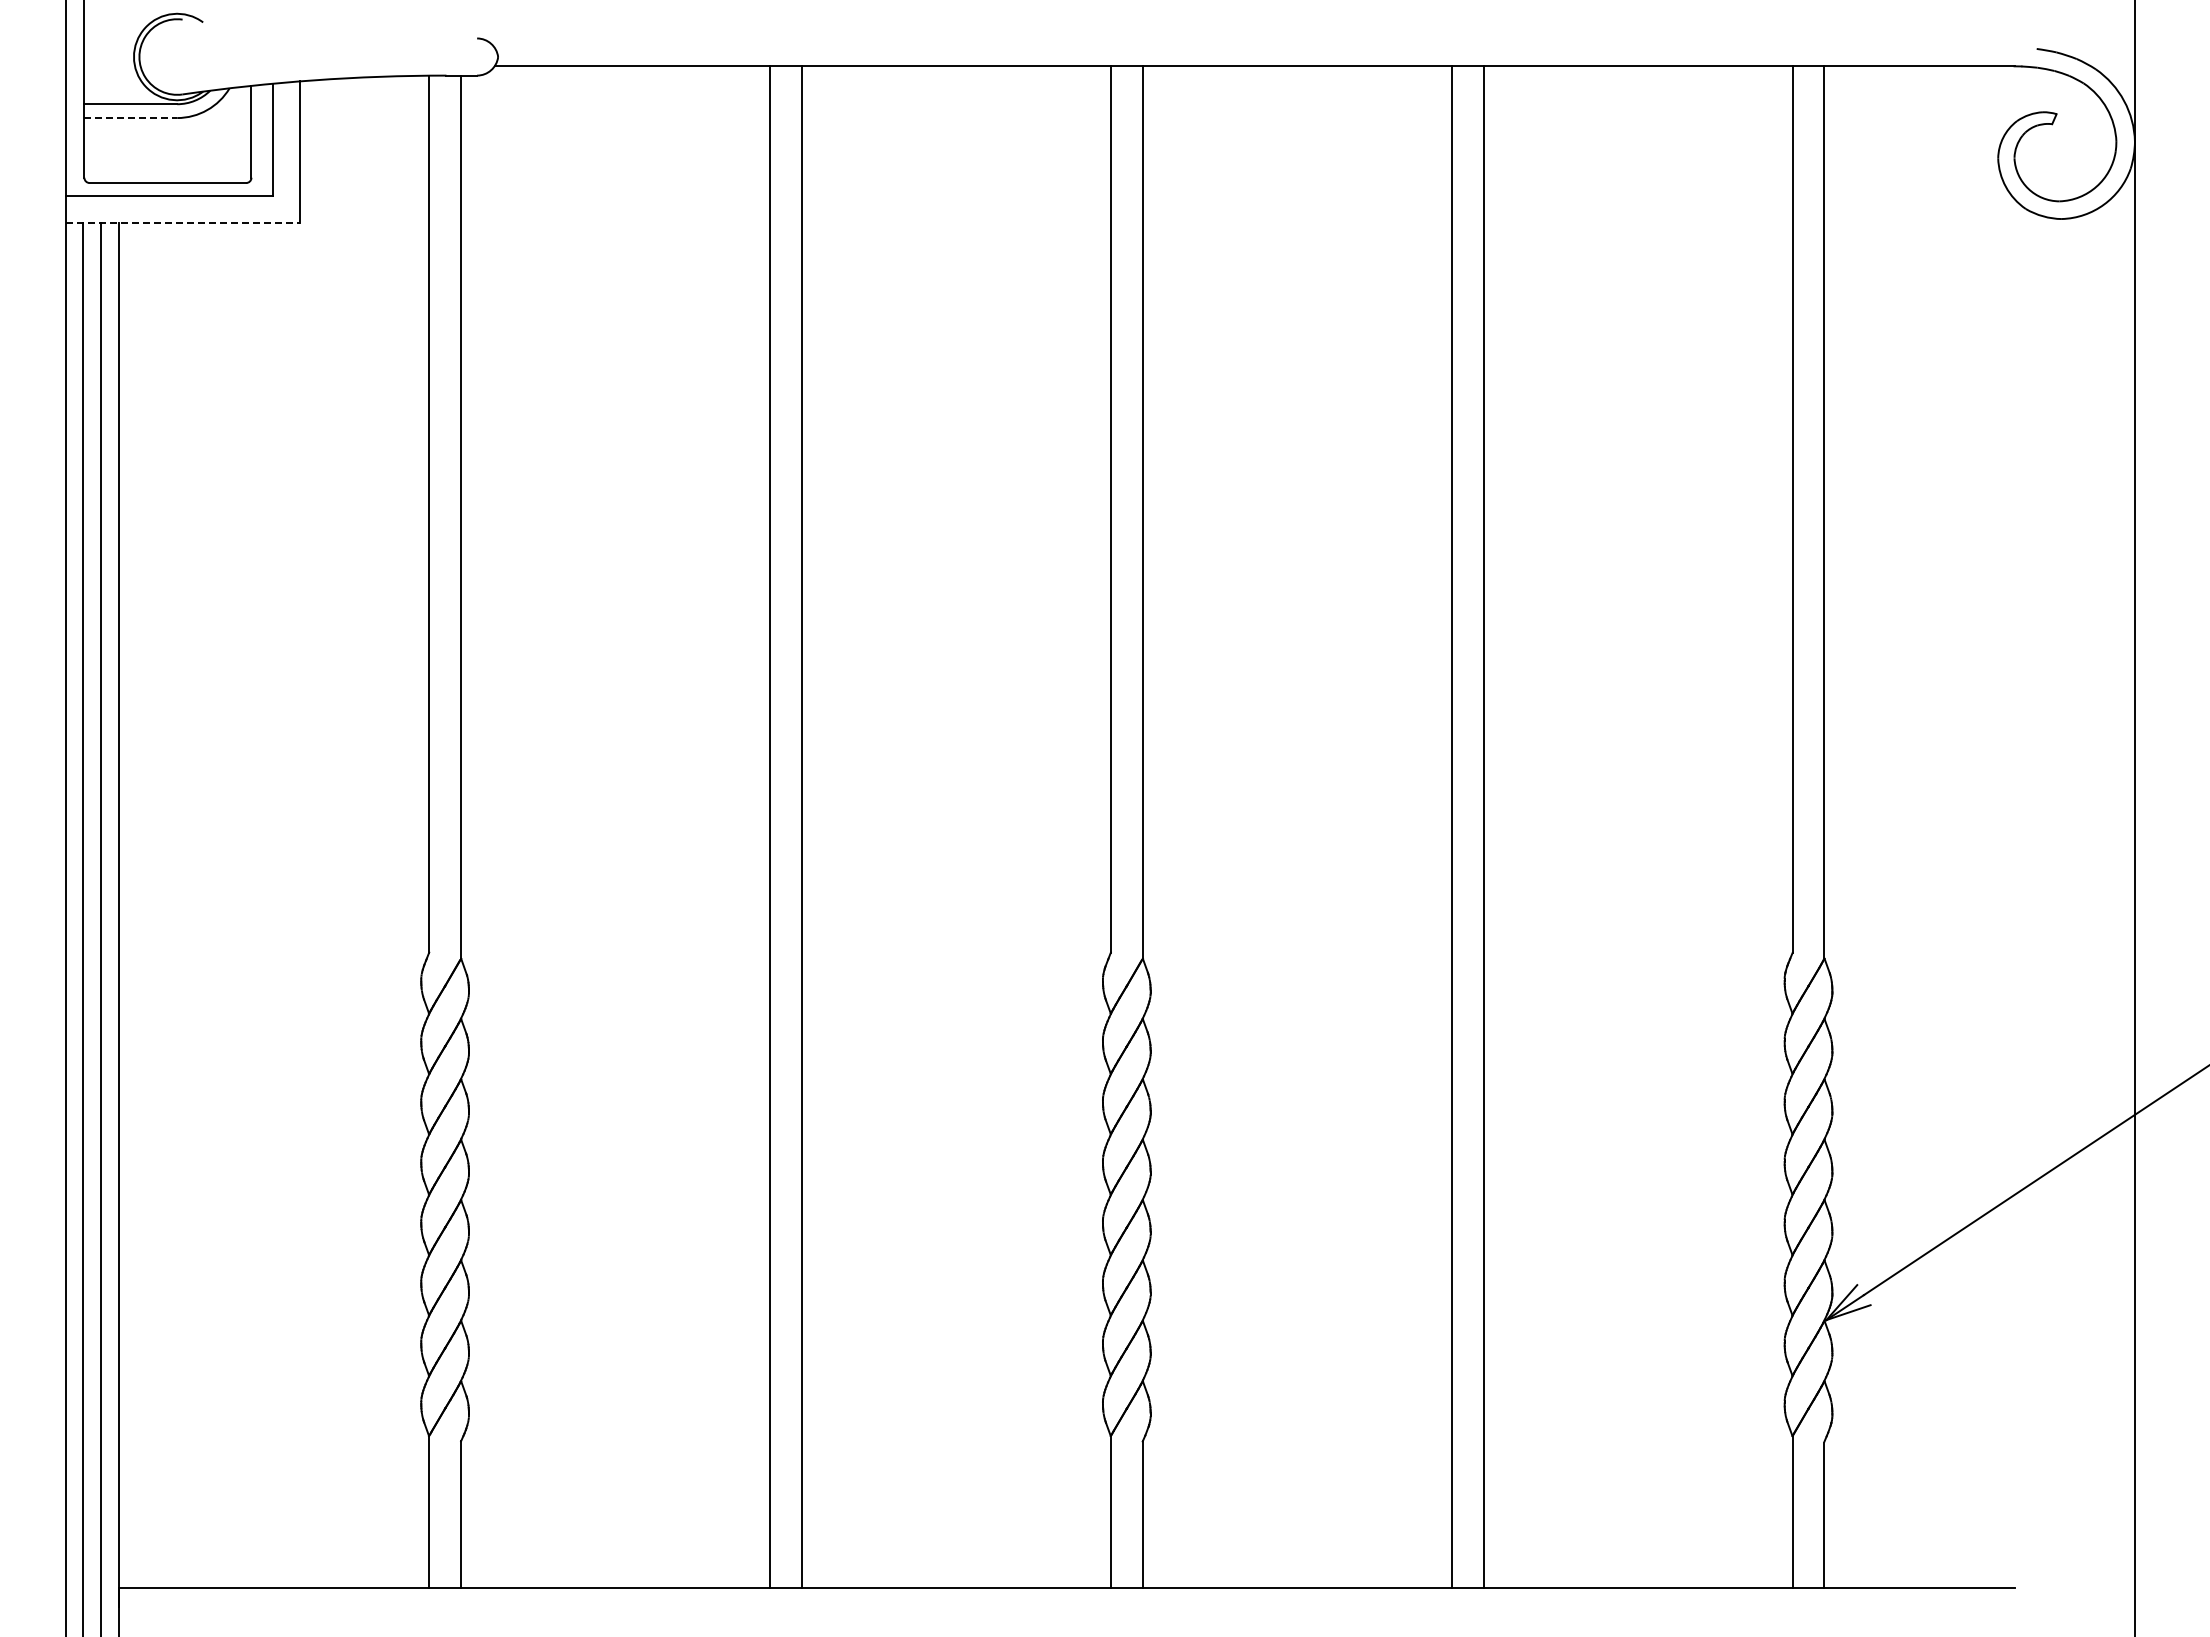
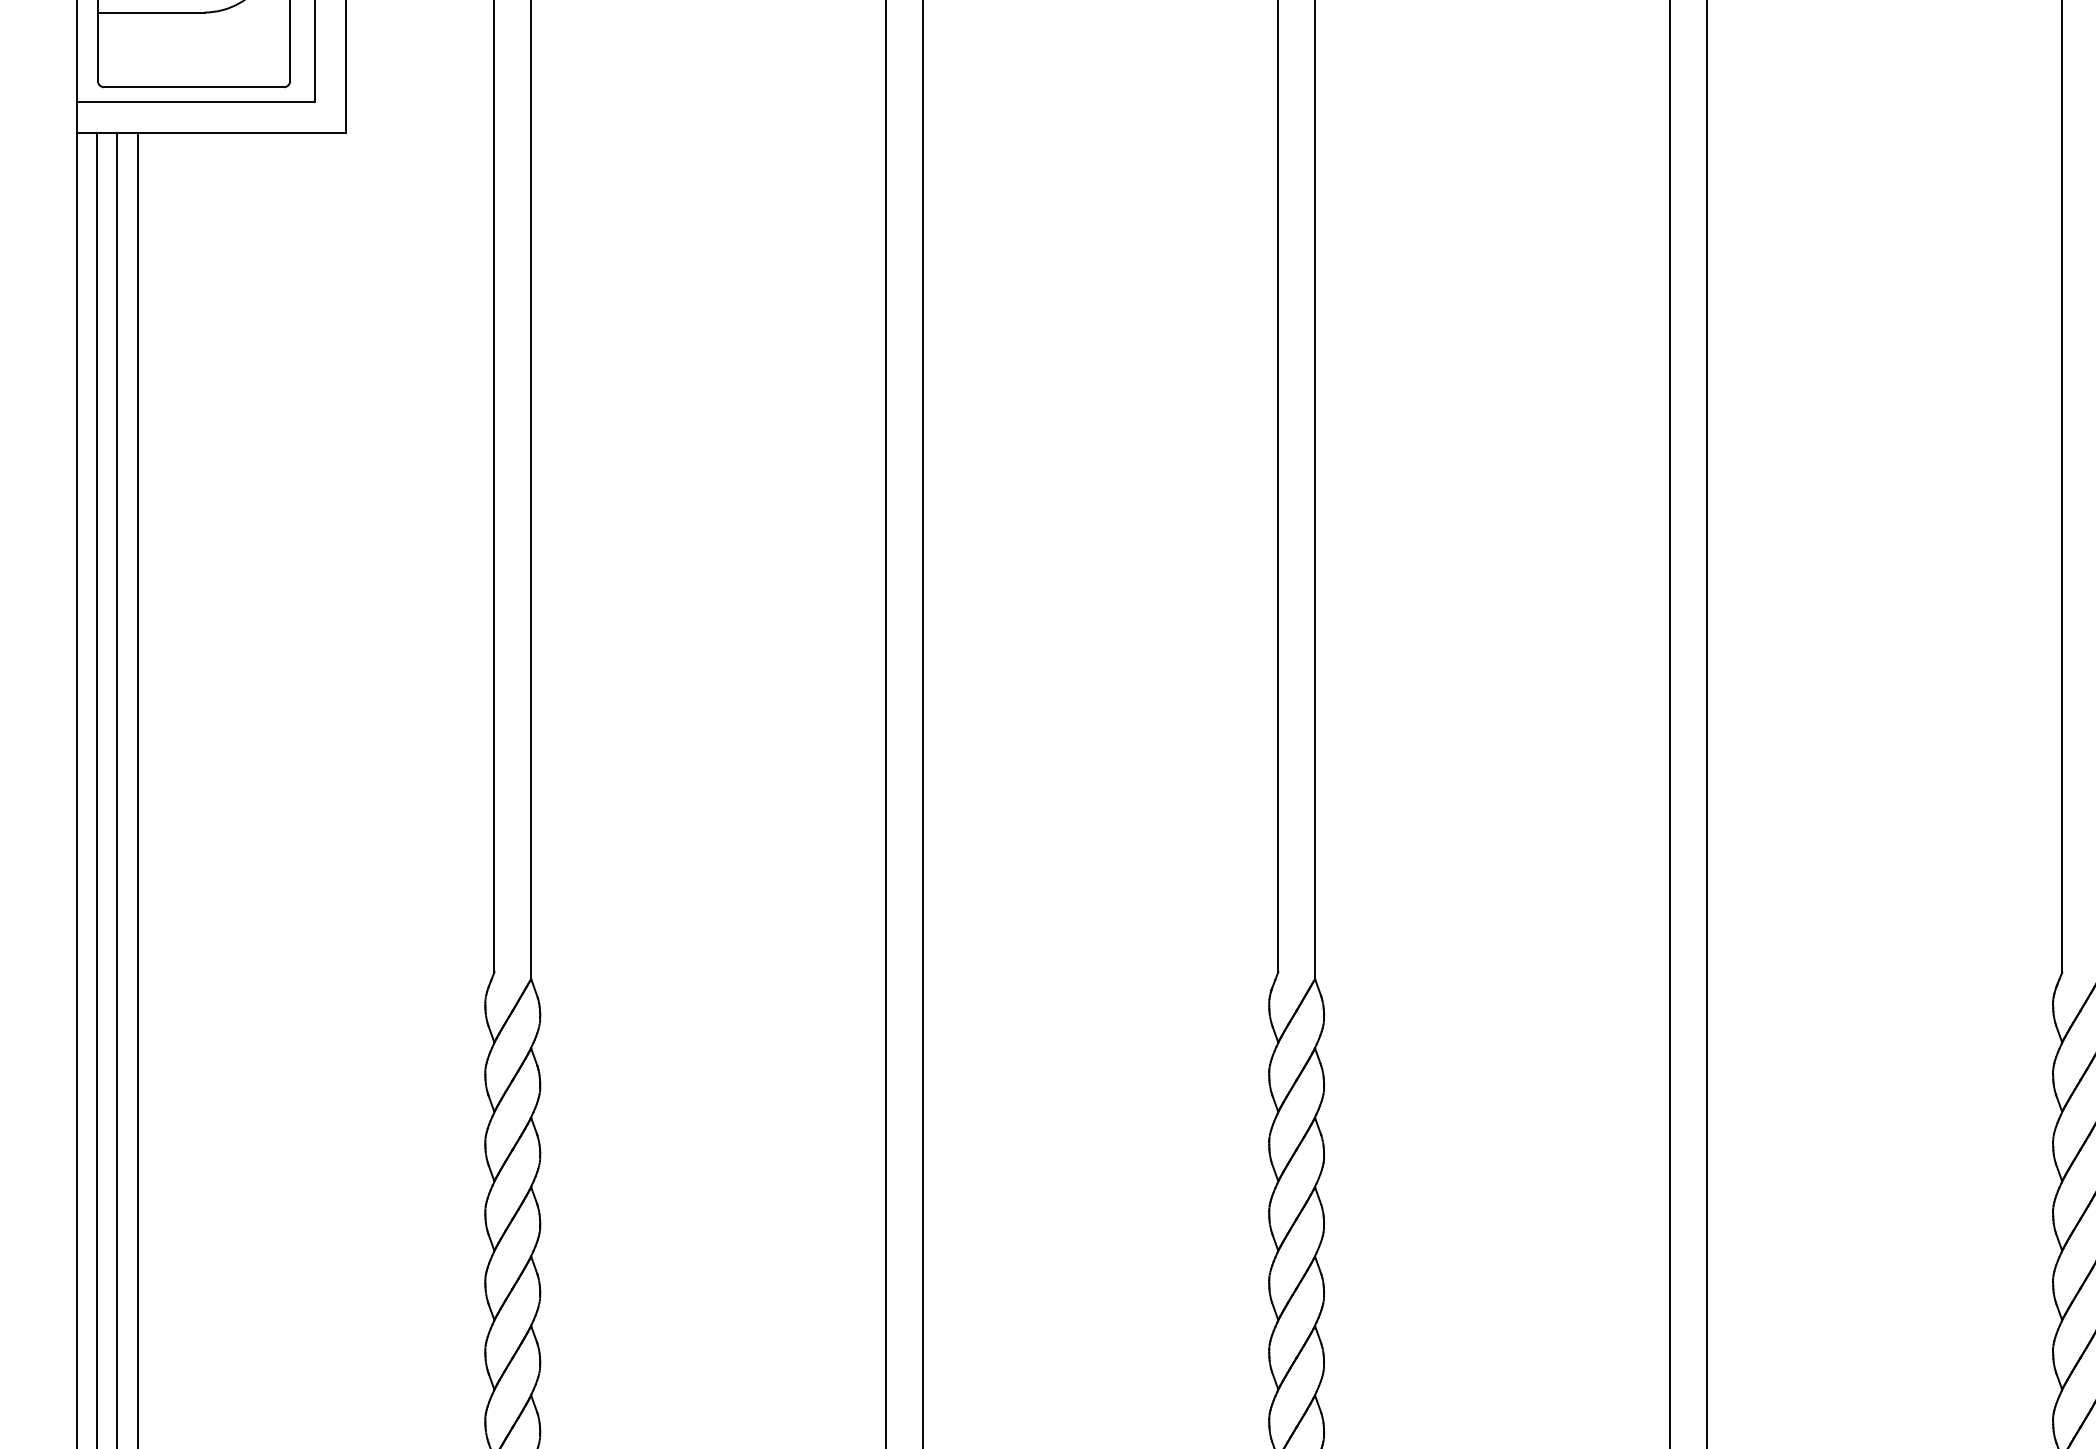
line: (131, 118) -> (152, 13), dashed -> solid
line: (183, 222) -> (211, 132), dashed -> solid

